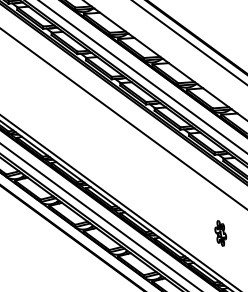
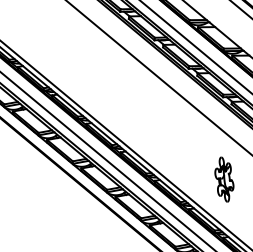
part: (220, 233) -> (223, 179), size x1.67

